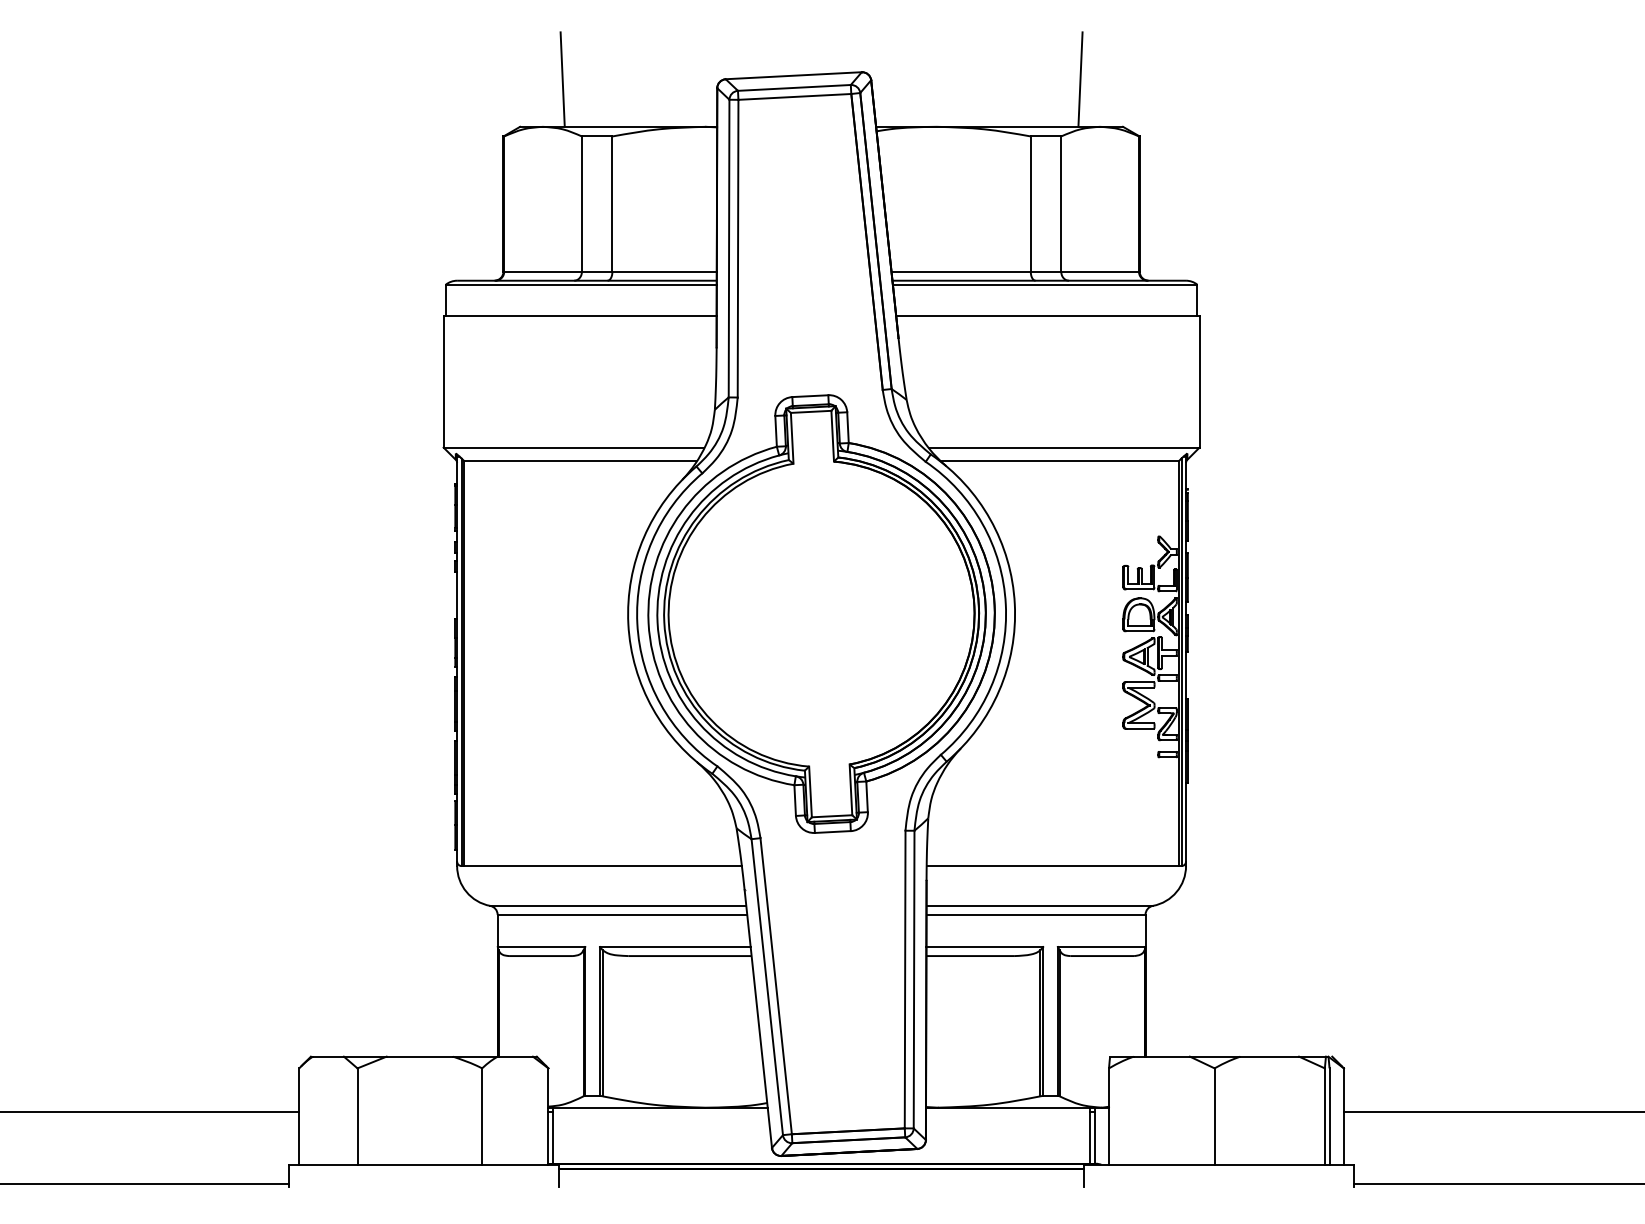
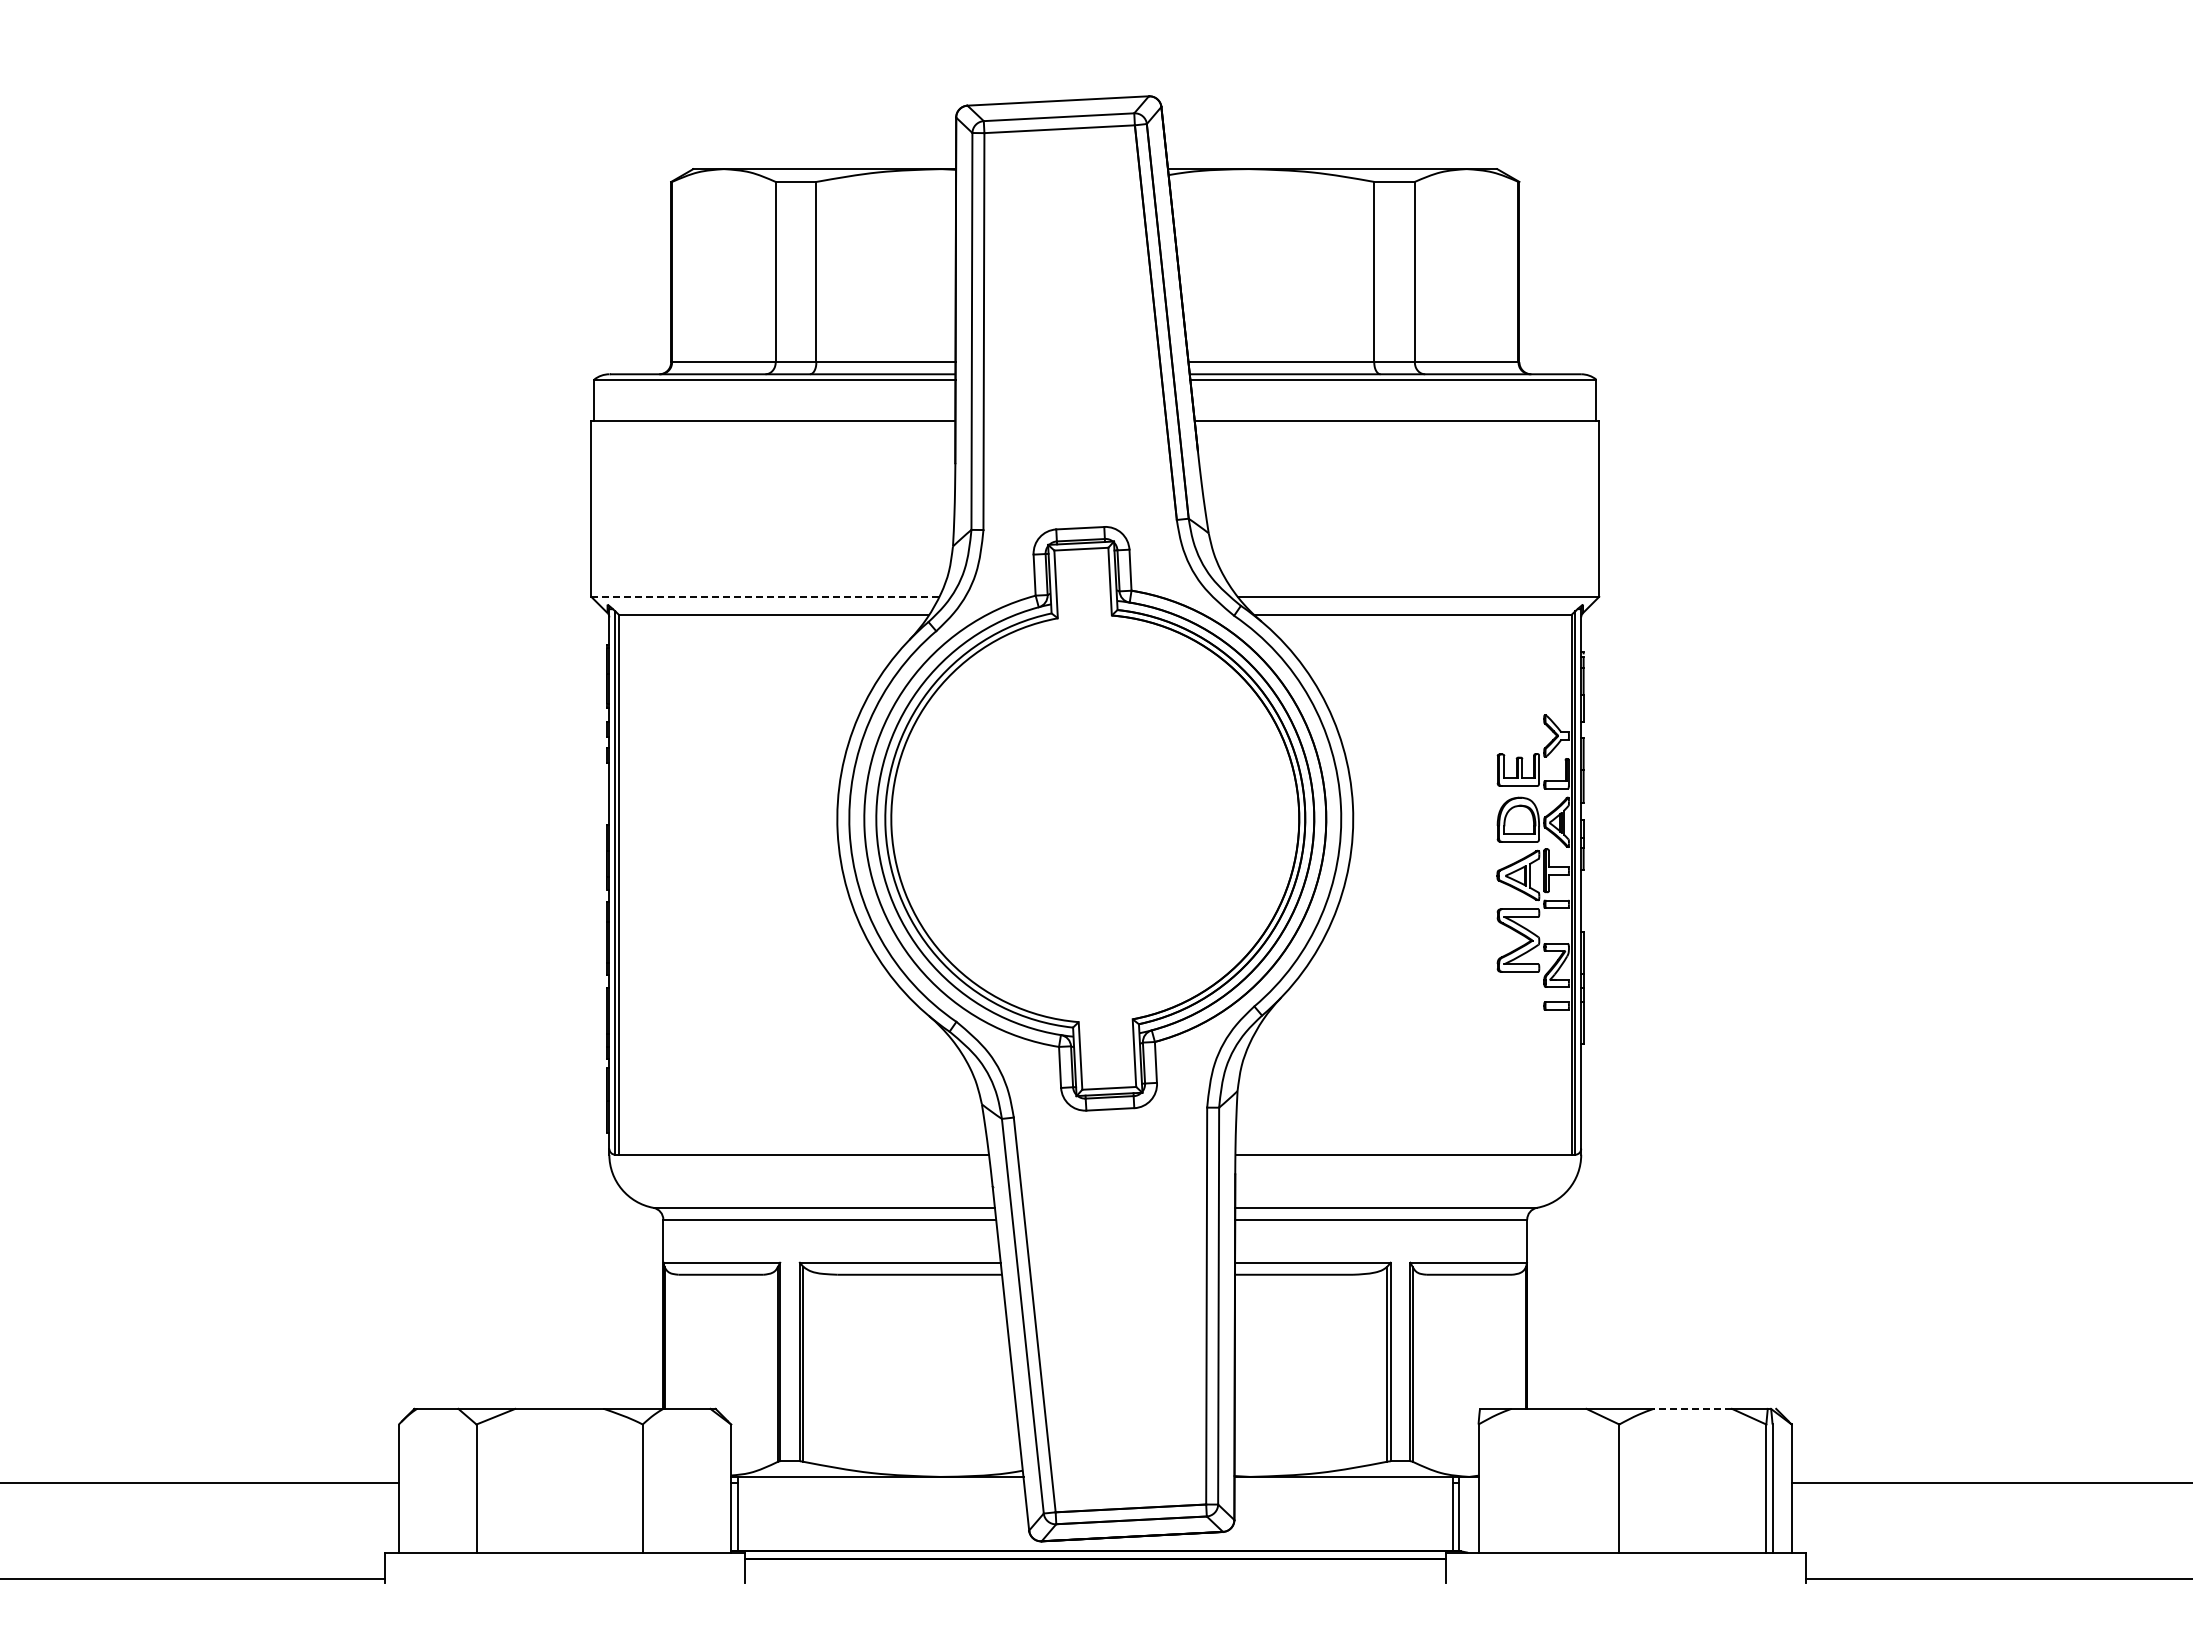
line: (562, 79) -> (749, 106), removed
line: (1080, 79) -> (1440, 106), removed
line: (574, 447) -> (765, 596), solid -> dashed
line: (1269, 1056) -> (1692, 1408), solid -> dashed

